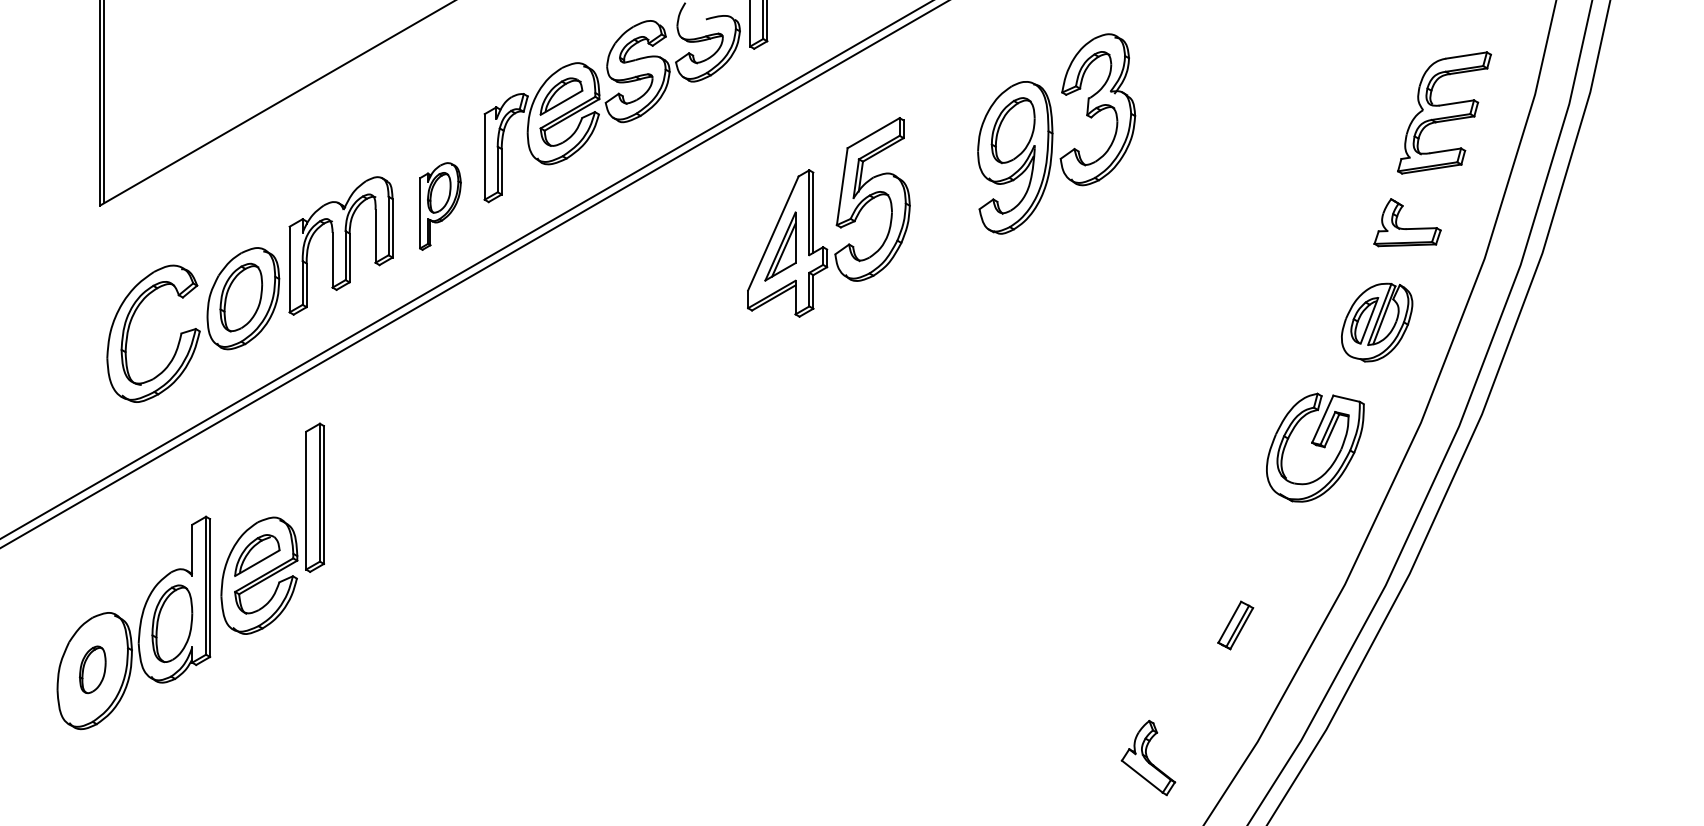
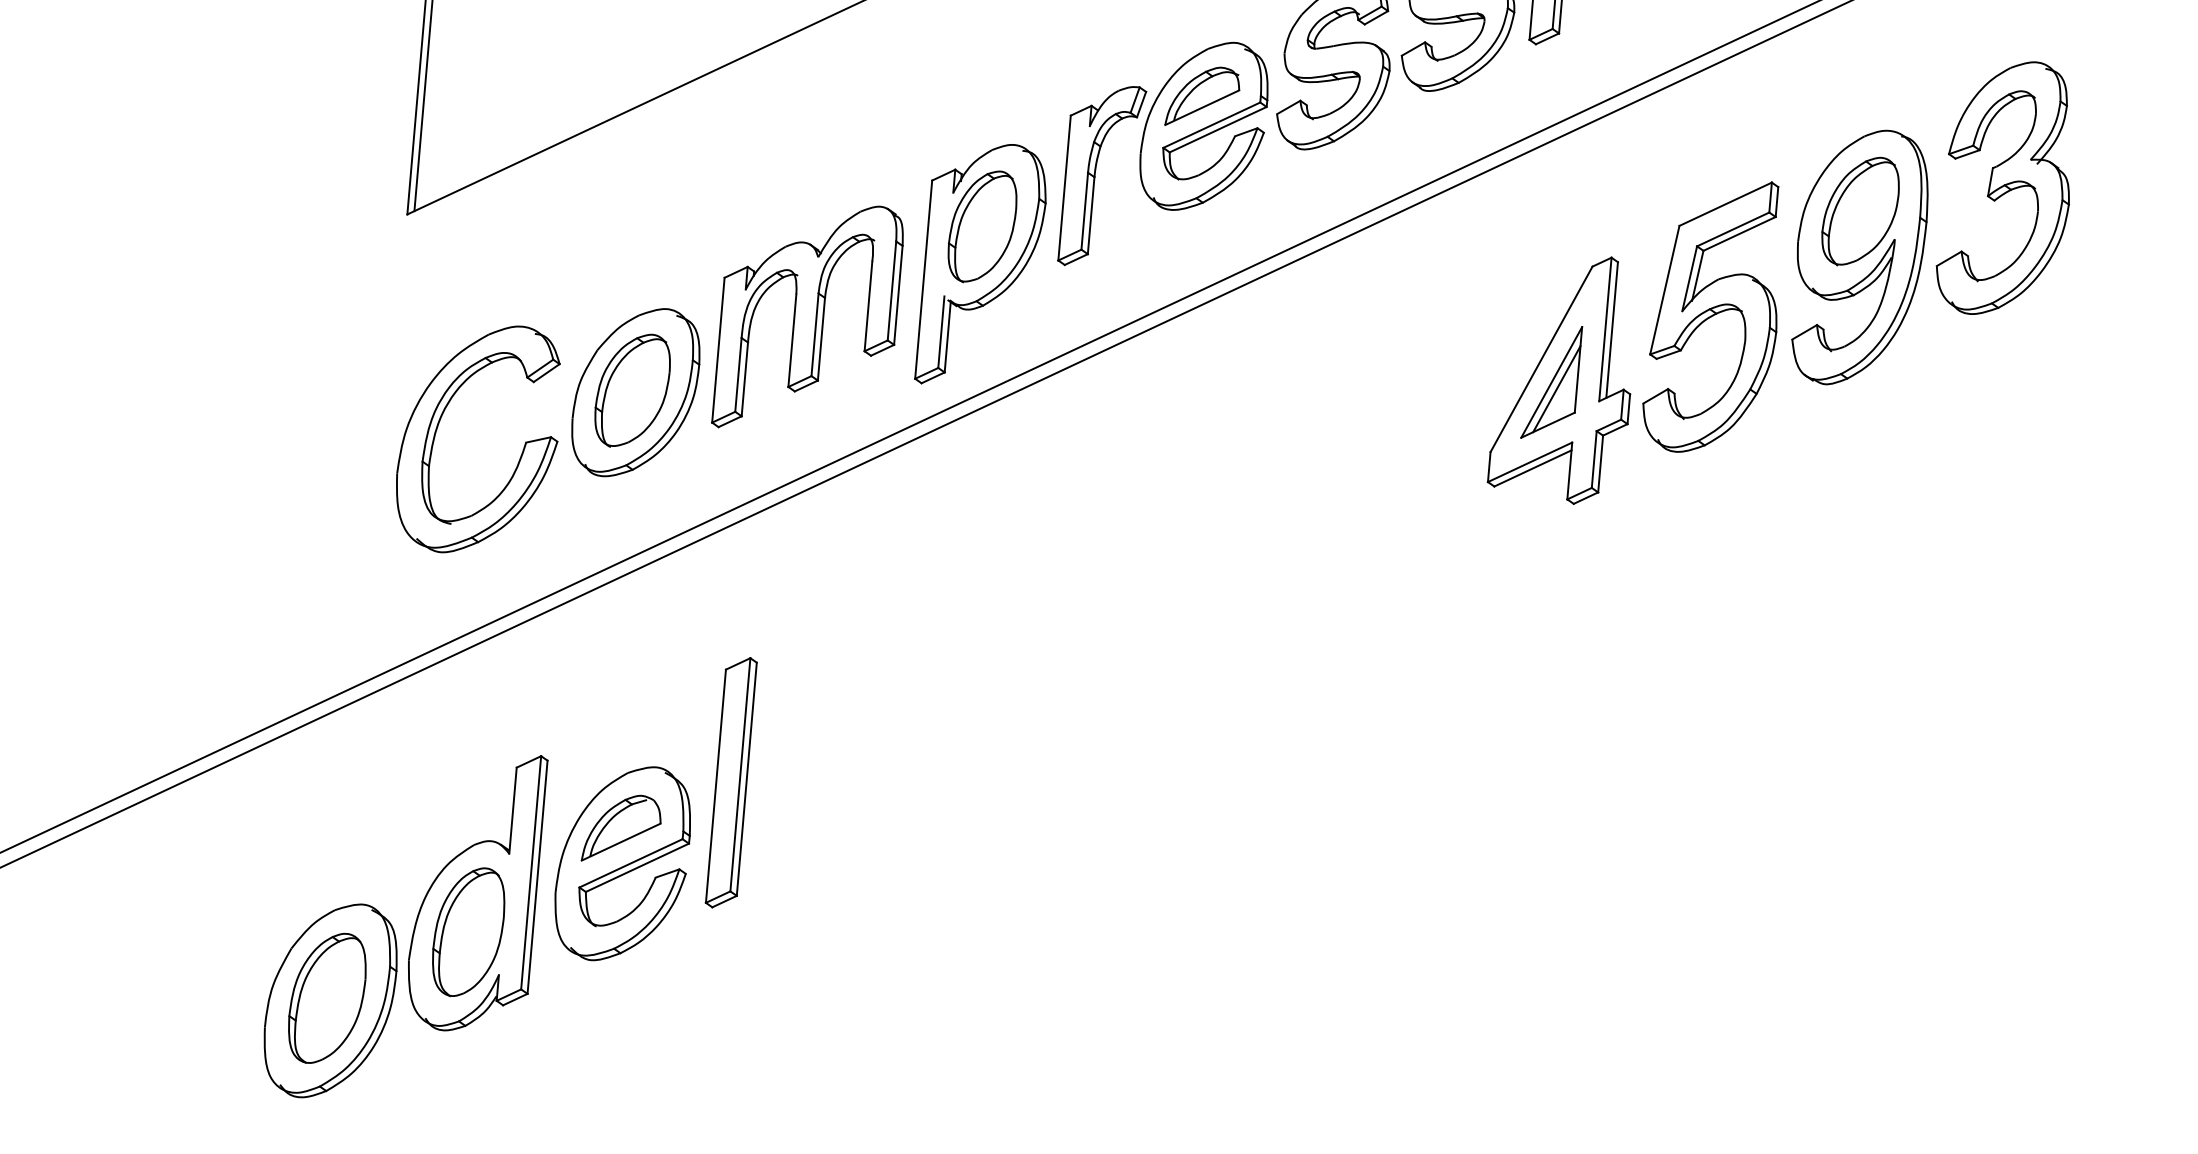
part: (1056, 133) -> (1933, 222), moved
part: (440, 206) -> (982, 265), size x1.67
part: (314, 497) -> (730, 782), moved
part: (92, 669) -> (326, 997), size x1.67

